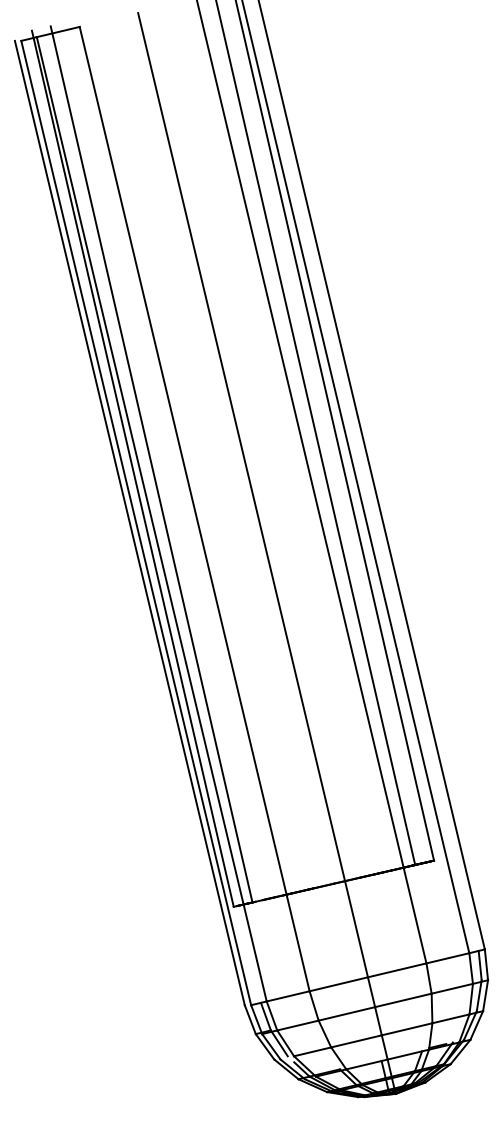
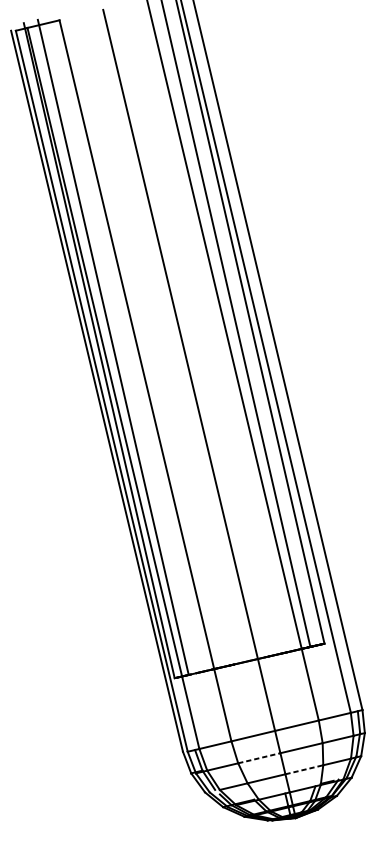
line: (347, 1013) -> (259, 757), solid -> dashed
line: (407, 1029) -> (304, 769), solid -> dashed

